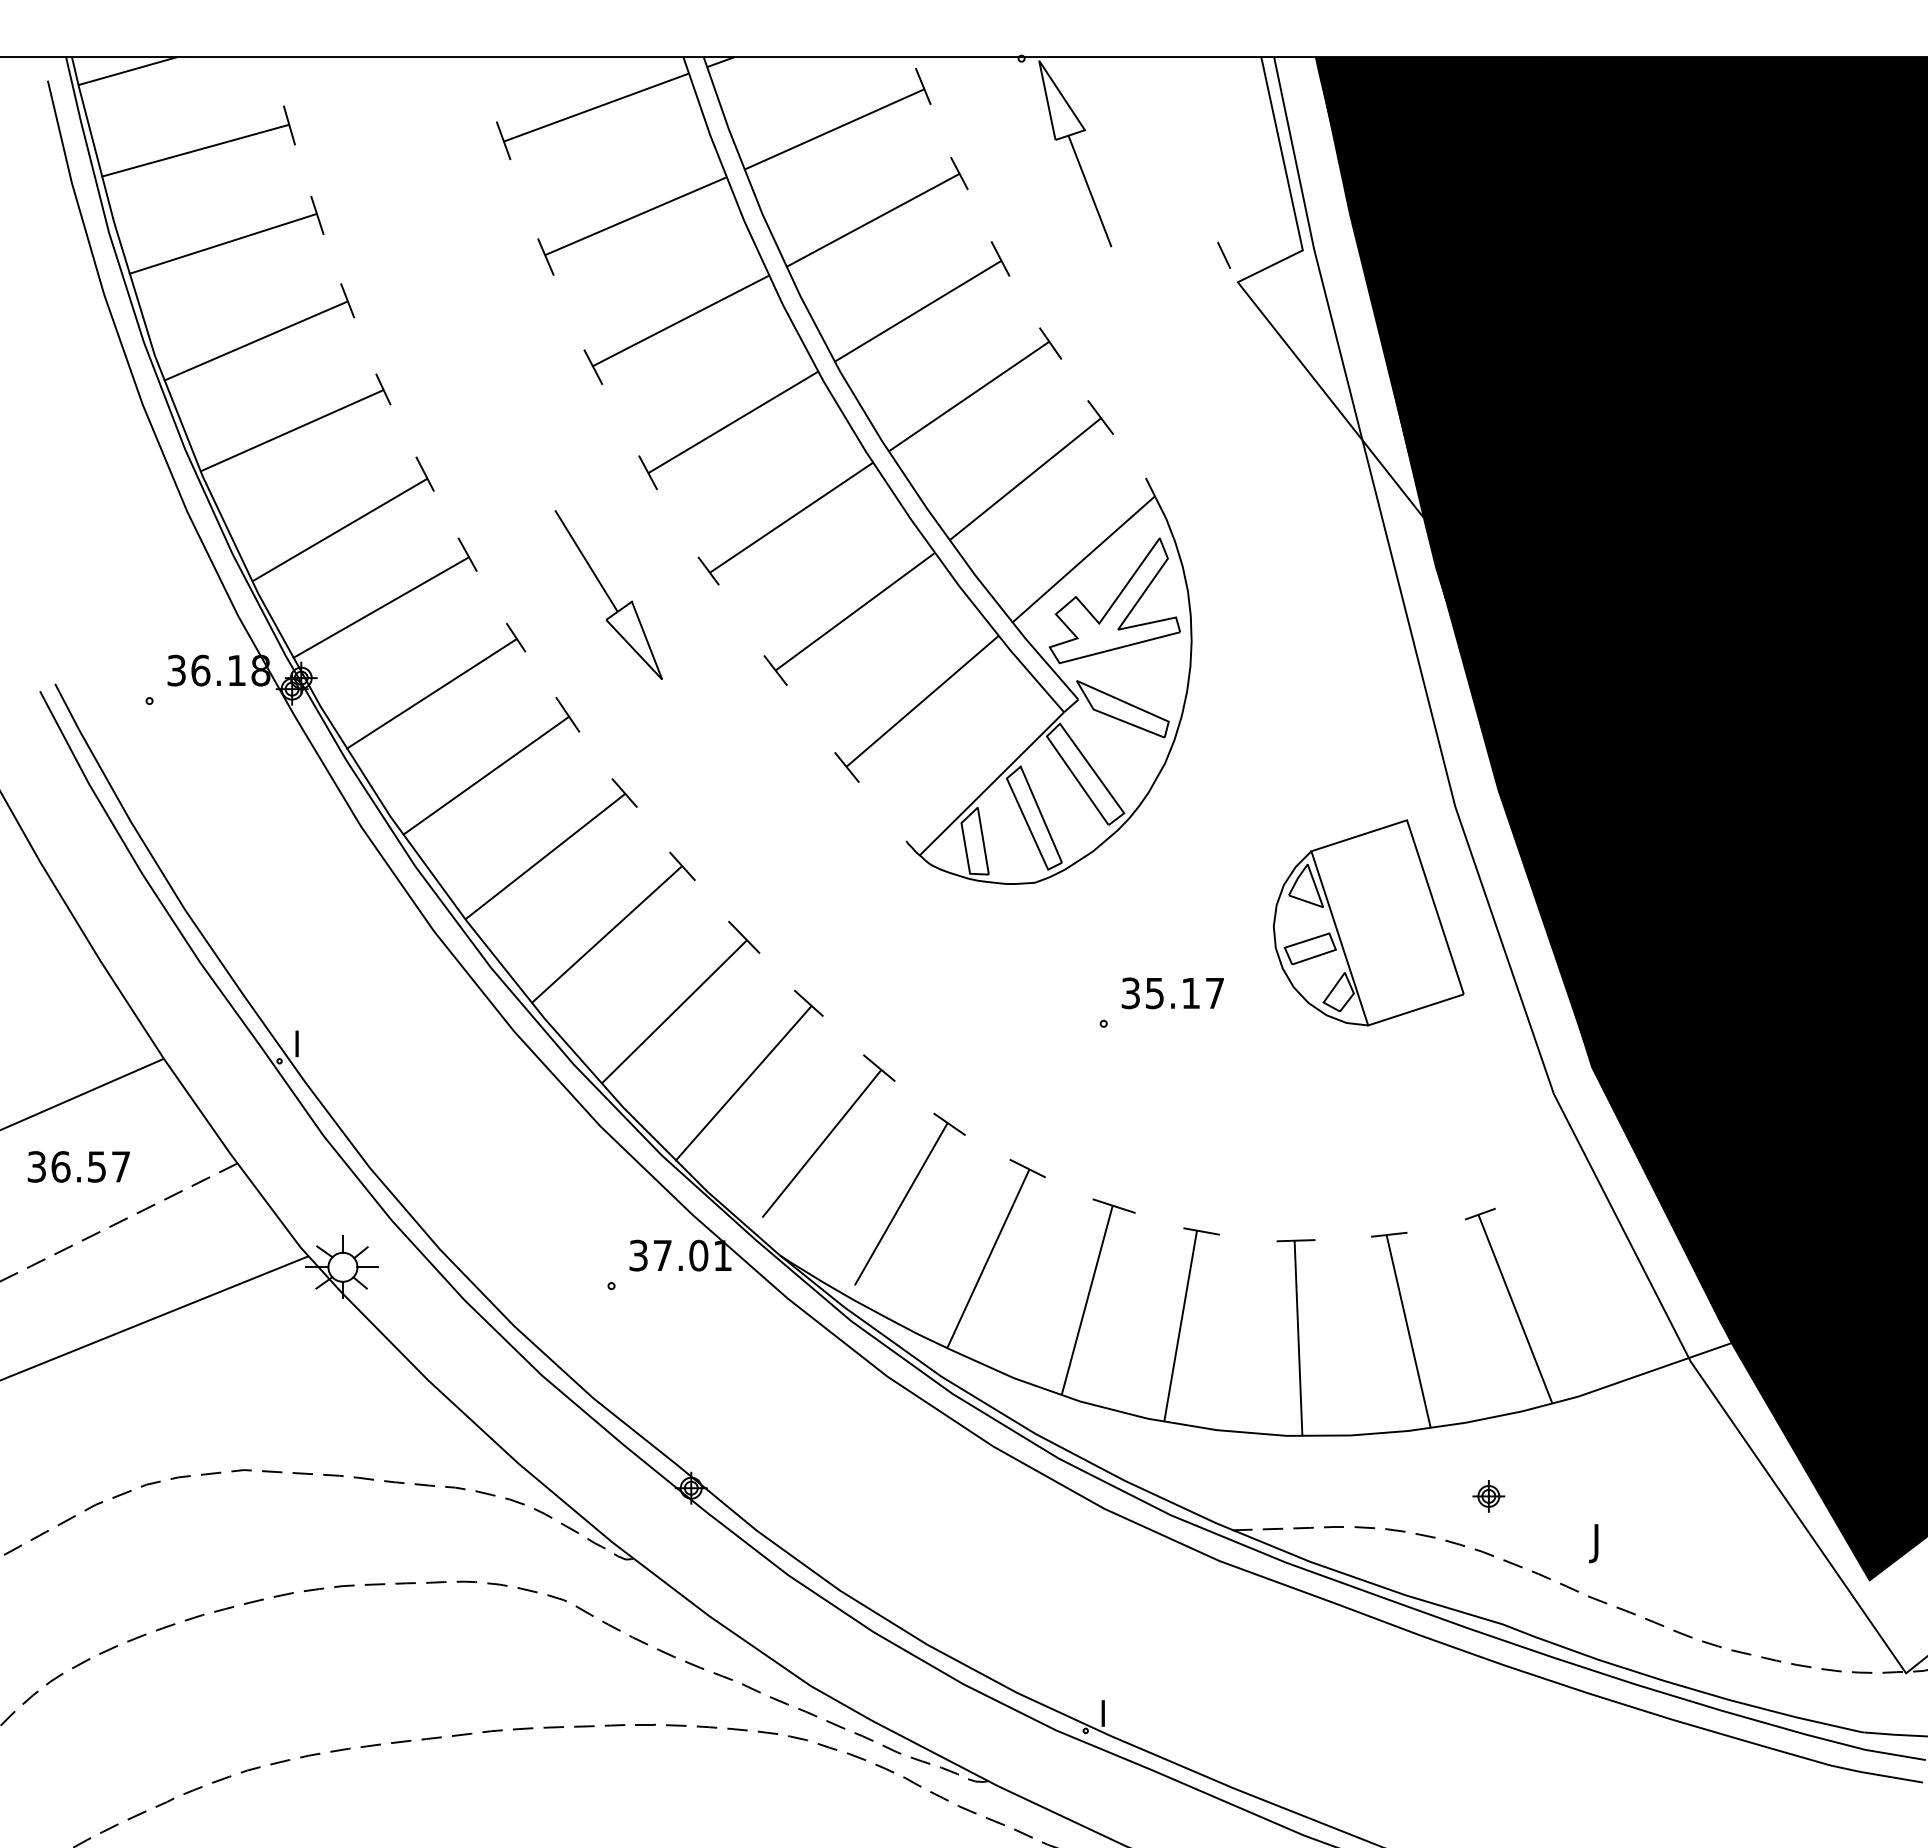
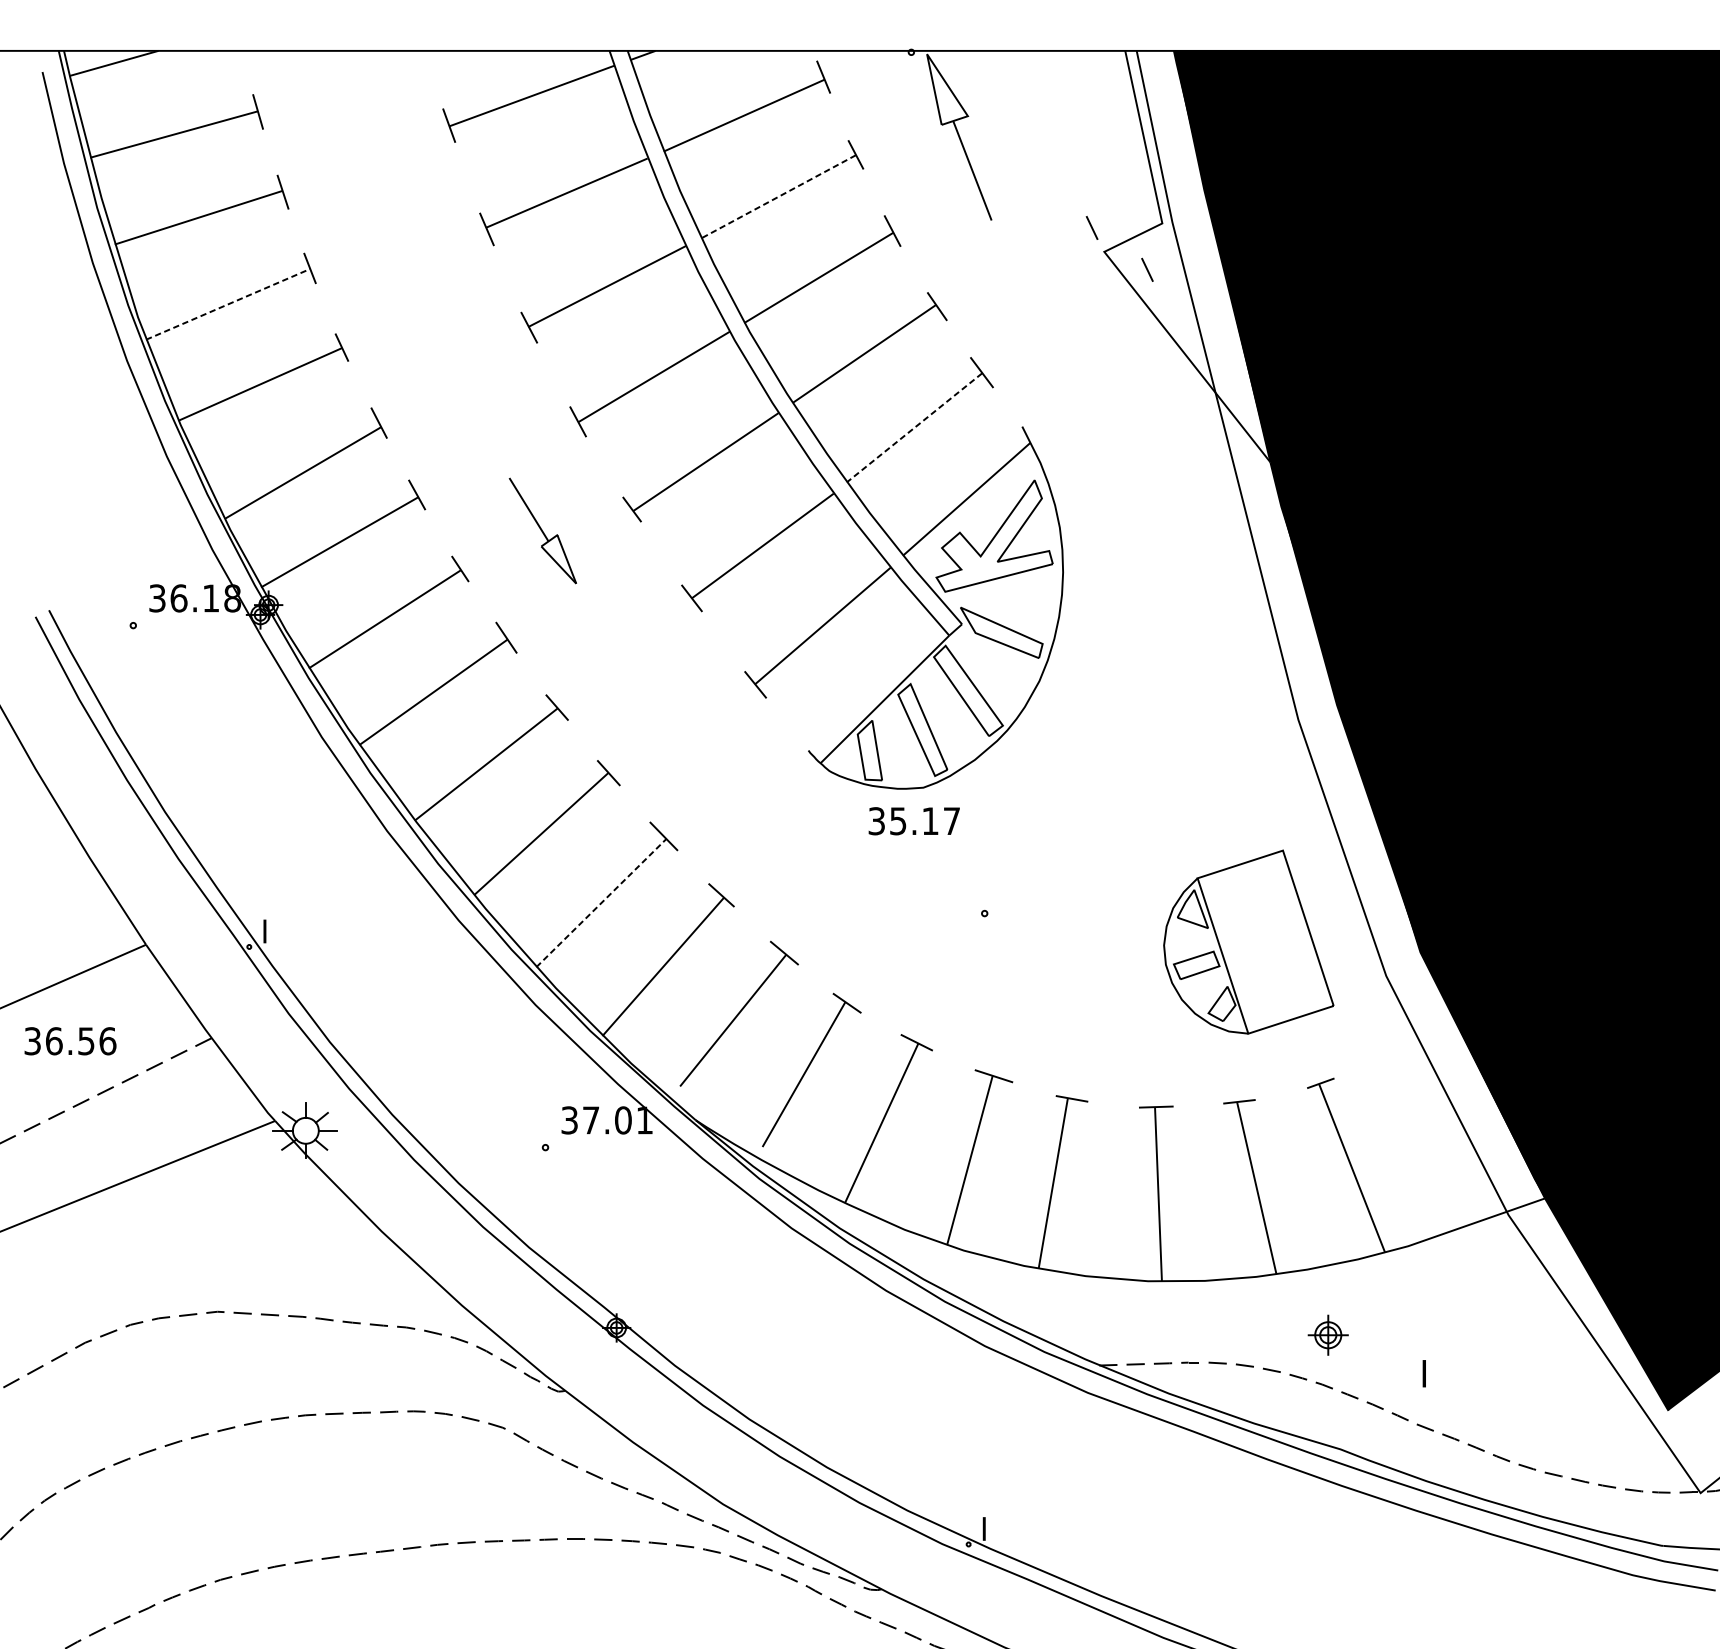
line: (872, 220) -> (778, 196), solid -> dashed
line: (1286, 302) -> (1147, 269), added
line: (256, 340) -> (228, 303), solid -> dashed
line: (1024, 479) -> (913, 427), solid -> dashed
part: (608, 594) -> (542, 530), size x0.7
part: (1368, 922) -> (1248, 941), moved
text: (1172, 993) -> (913, 821), moved
line: (674, 1011) -> (601, 902), solid -> dashed
text: (120, 1166) -> (107, 1040), 36.57 -> 36.56
part: (1488, 1496) -> (1328, 1335), size x1.4
text: (1593, 1558) -> (1421, 1390), J -> I

